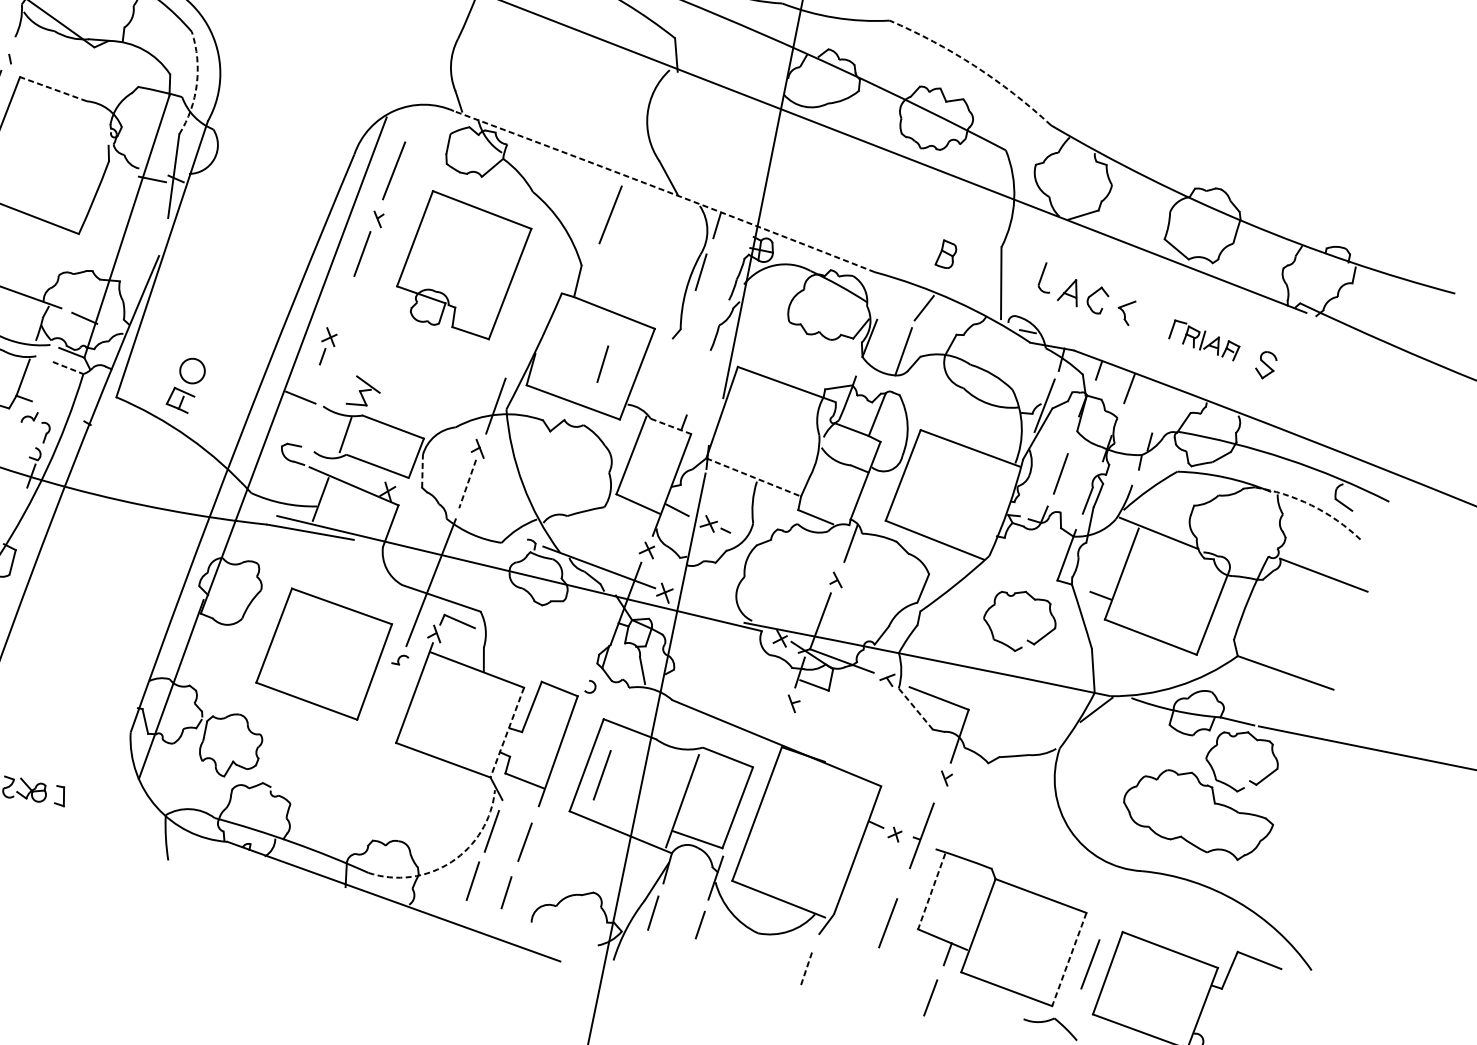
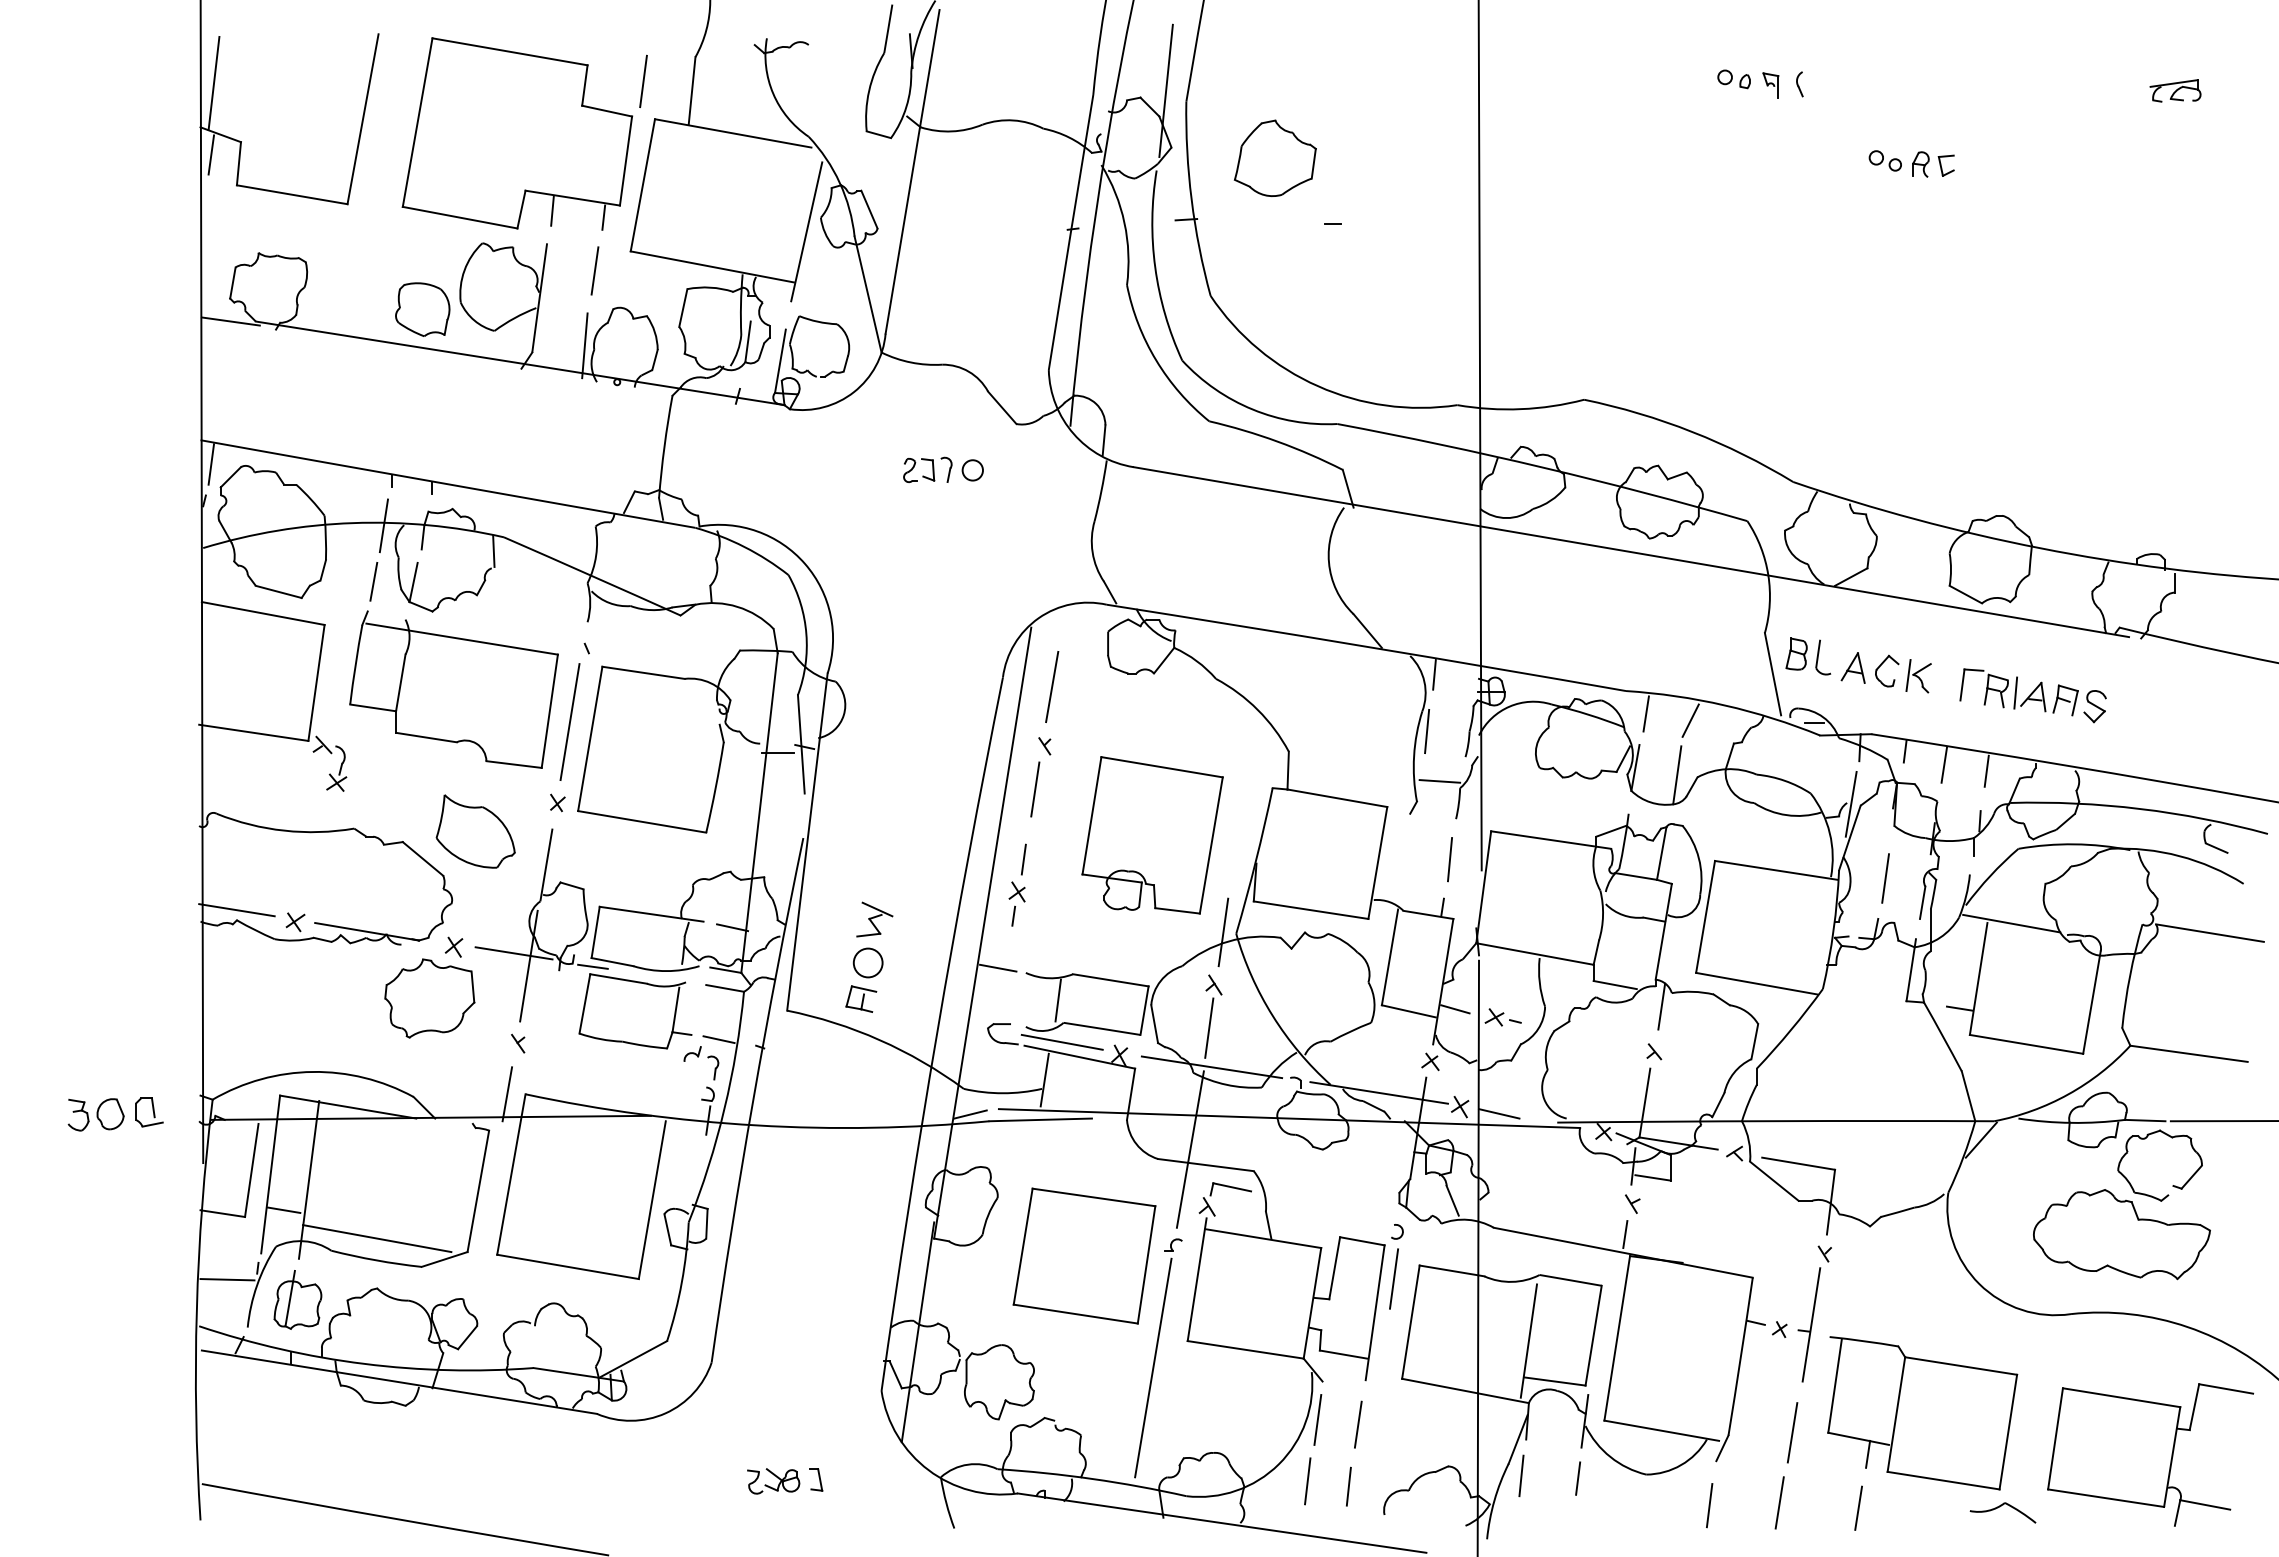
arc: (975, 65) -> (1692, 431), dashed -> solid
arc: (196, 84) -> (806, 634), dashed -> solid
line: (53, 88) -> (643, 672), dashed -> solid
arc: (664, 190) -> (1366, 646), dashed -> solid
line: (610, 214) -> (1310, 686), removed
part: (946, 253) -> (1796, 653), moved
part: (462, 265) -> (1152, 835), moved
line: (887, 294) -> (1645, 713), added
line: (1114, 307) -> (1908, 675), added
line: (340, 310) -> (1023, 859), added
line: (703, 316) -> (1439, 781), added
part: (1204, 340) -> (2018, 692), size x1.43
line: (602, 364) -> (1449, 859), moved
line: (68, 368) -> (725, 988), dashed -> solid
part: (364, 392) -> (874, 919), moved
line: (1164, 400) -> (1986, 770), added
line: (53, 409) -> (718, 1039), added
line: (670, 426) -> (1428, 915), dashed -> solid
line: (341, 469) -> (1061, 1041), added
line: (422, 470) -> (1154, 1023), dashed -> solid
line: (753, 477) -> (1534, 954), dashed -> solid
line: (467, 484) -> (1209, 1028), dashed -> solid
arc: (1311, 505) -> (2179, 856), dashed -> solid
line: (252, 515) -> (970, 1114), added
line: (462, 517) -> (1211, 1067), added
line: (696, 605) -> (1499, 1113), added
part: (1026, 640) -> (1885, 1076), removed
line: (915, 708) -> (1773, 1180), dashed -> solid
line: (781, 728) -> (1625, 1234), added
line: (507, 732) -> (1312, 1303), dashed -> solid
line: (362, 759) -> (1153, 1367), added
line: (601, 774) -> (1393, 1278), moved
part: (920, 835) -> (1809, 1324), size x1.43
arc: (451, 862) -> (1278, 1464), dashed -> solid
line: (931, 891) -> (1834, 1386), dashed -> solid
line: (1069, 959) -> (2008, 1432), dashed -> solid
line: (1090, 964) -> (2033, 1432), removed
line: (806, 970) -> (1709, 1505), dashed -> solid
line: (865, 979) -> (1779, 1502), added

